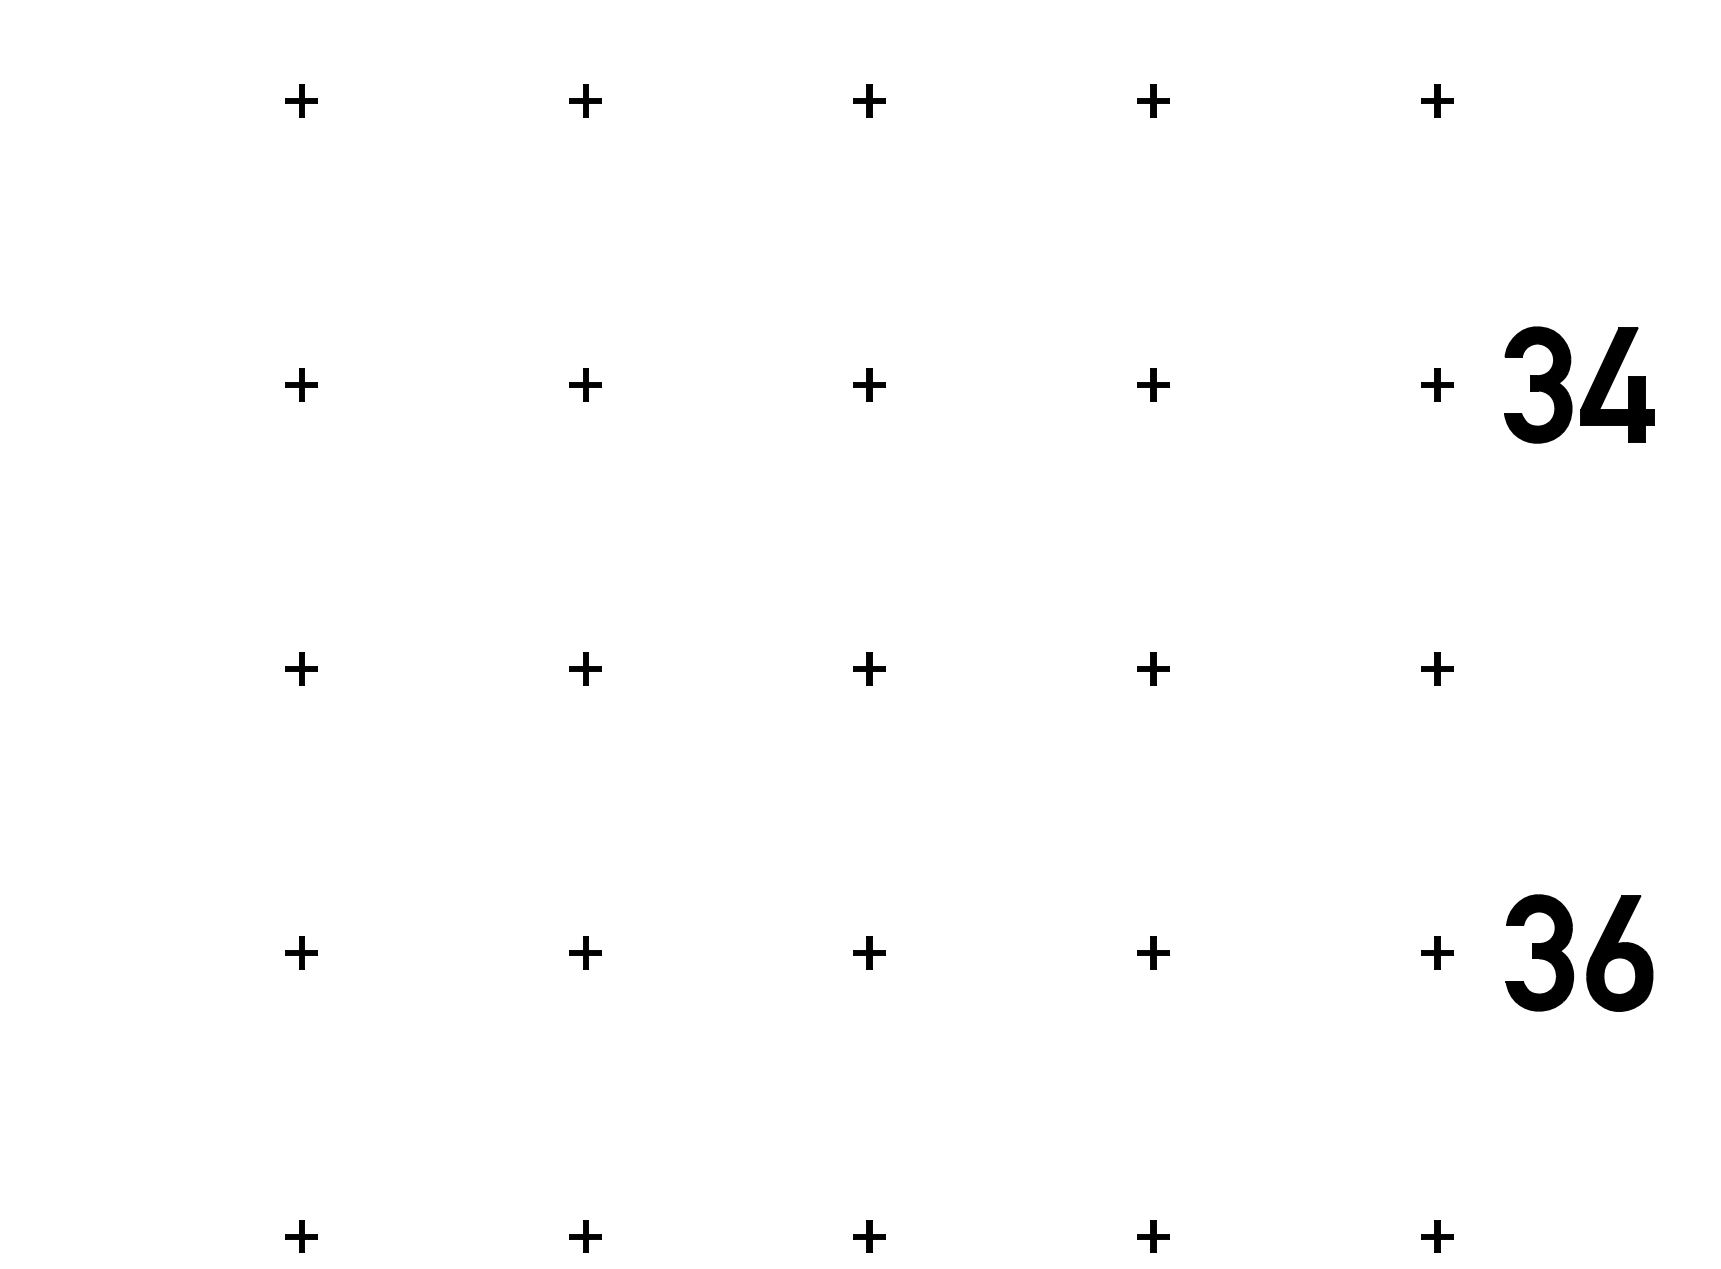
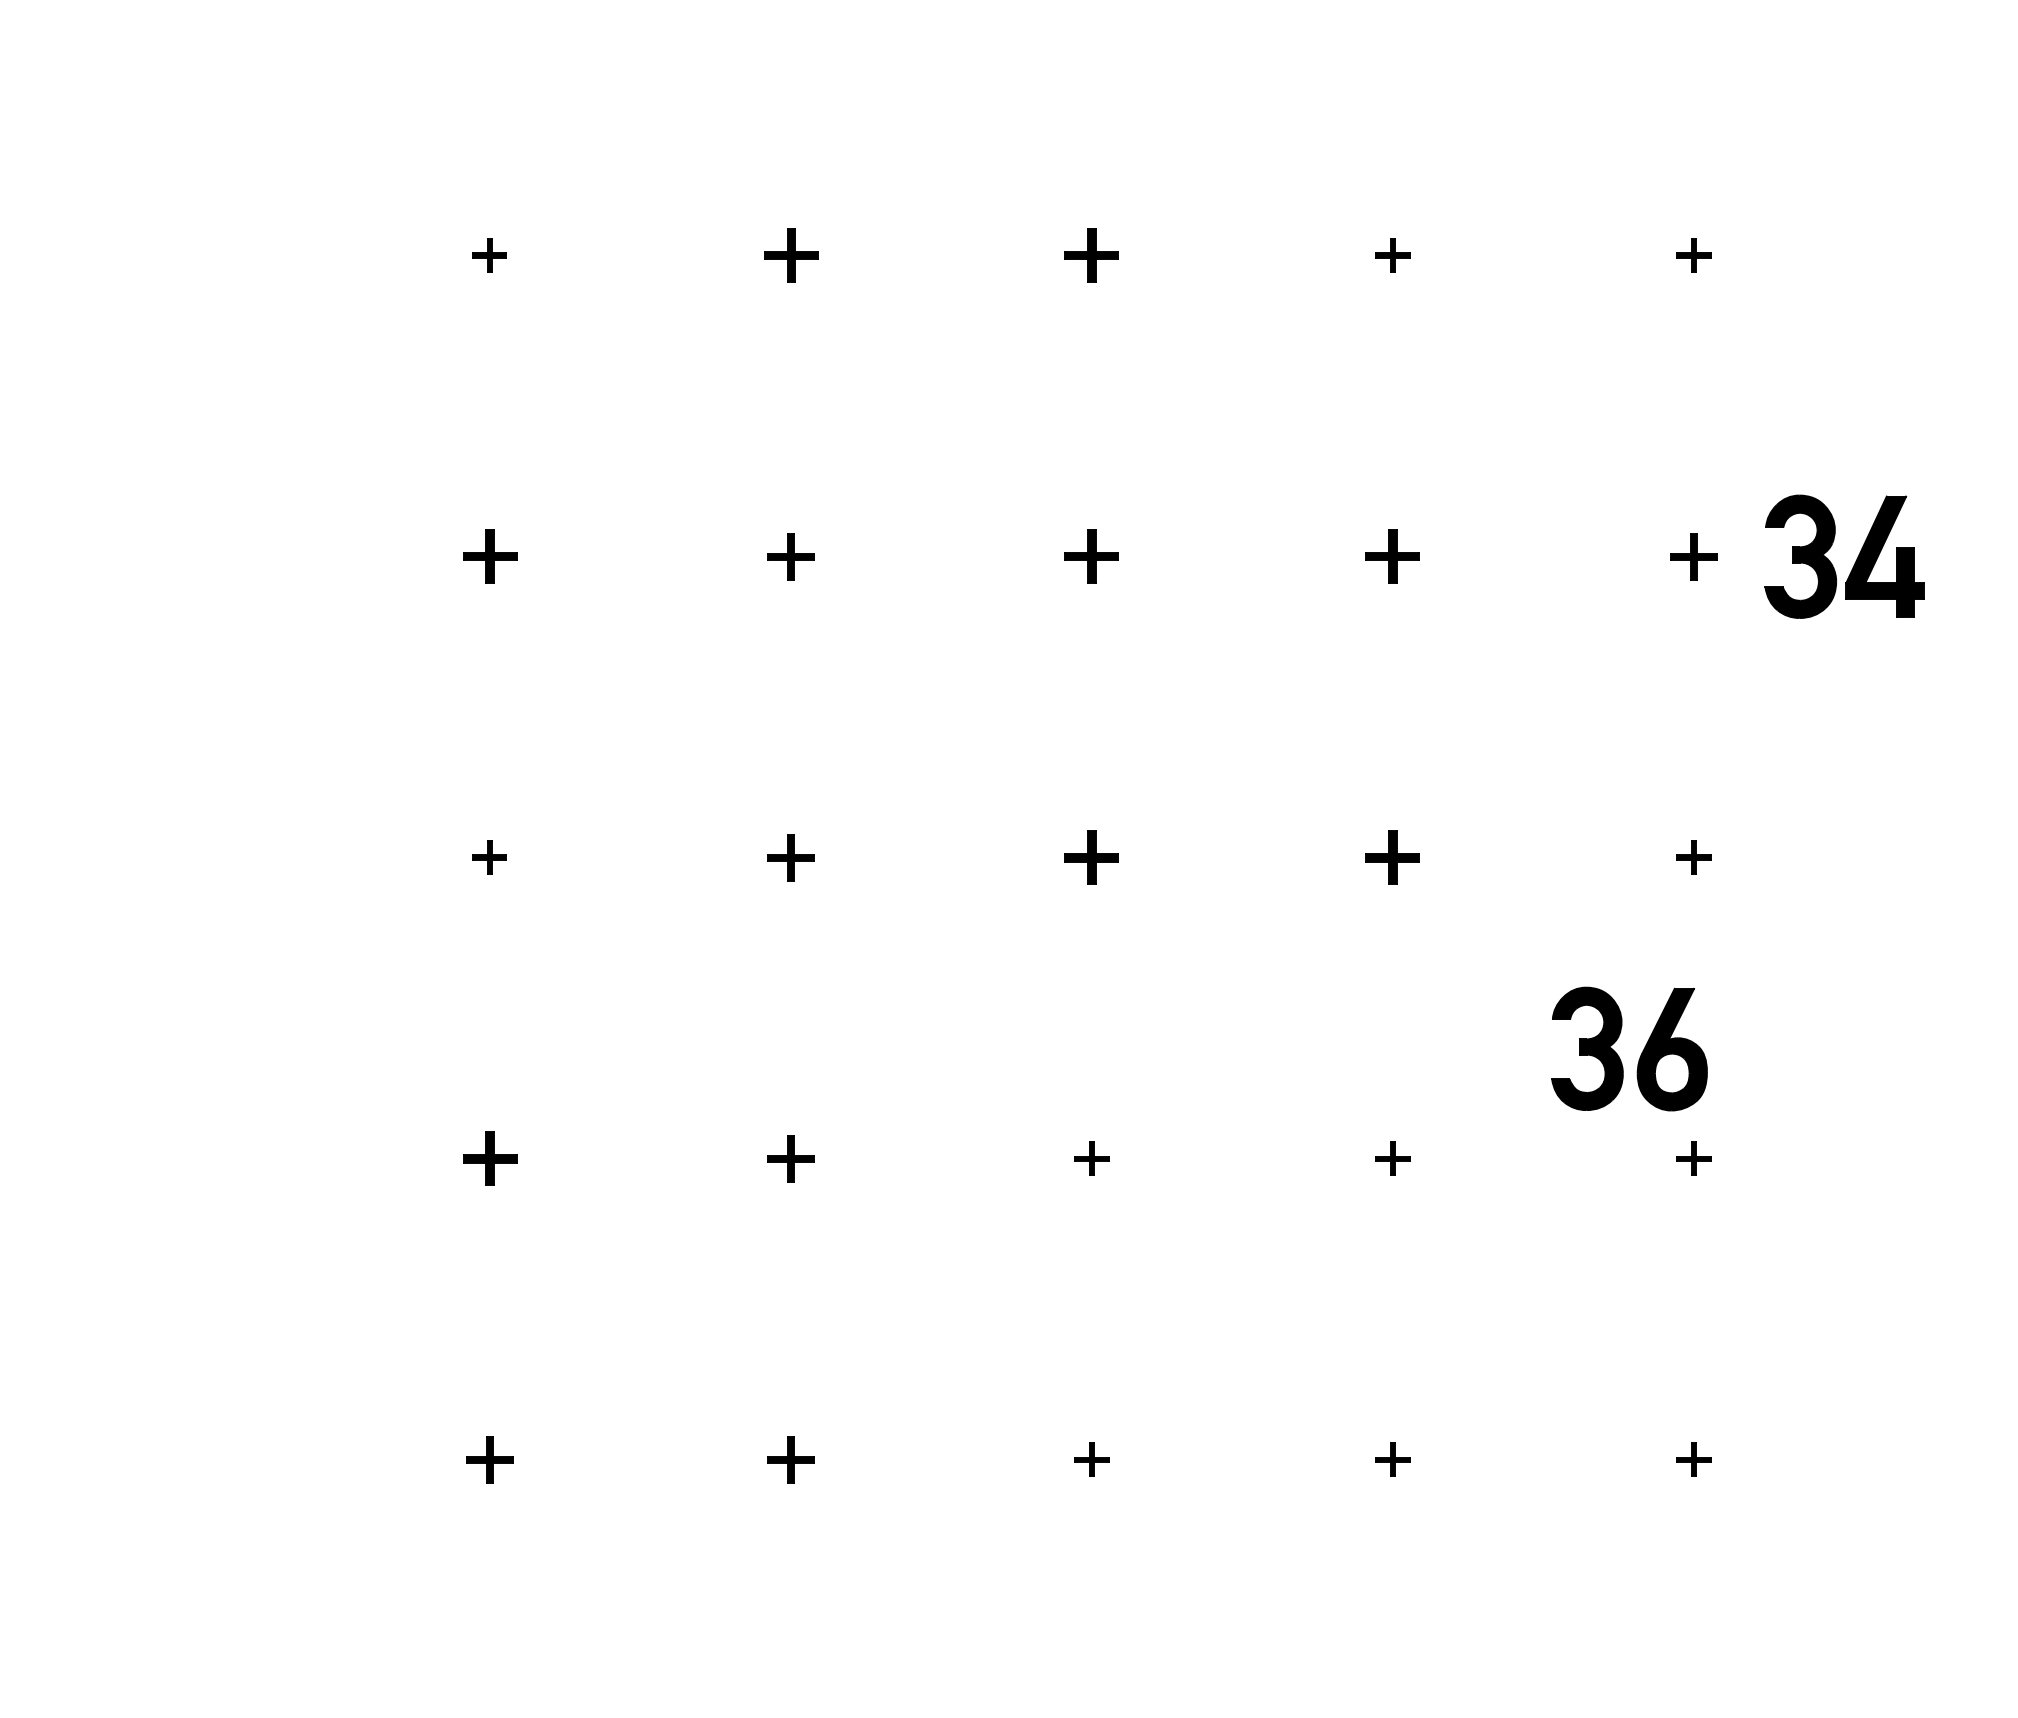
part: (585, 100) -> (790, 255), size x1.6
part: (869, 100) -> (1091, 255), size x1.6
part: (301, 384) -> (489, 556), size x1.6
part: (585, 384) -> (790, 556), size x1.4
part: (869, 384) -> (1091, 556), size x1.6
part: (1153, 384) -> (1392, 556), size x1.6
part: (1437, 384) -> (1693, 556), size x1.4
part: (585, 668) -> (790, 857), size x1.4
part: (869, 668) -> (1091, 857), size x1.6
part: (1153, 668) -> (1392, 857), size x1.6
part: (301, 952) -> (489, 1158), size x1.6
part: (585, 952) -> (790, 1158), size x1.4
part: (1589, 958) -> (1640, 1054), moved
part: (301, 1236) -> (489, 1459), size x1.4
part: (585, 1236) -> (790, 1459), size x1.4

